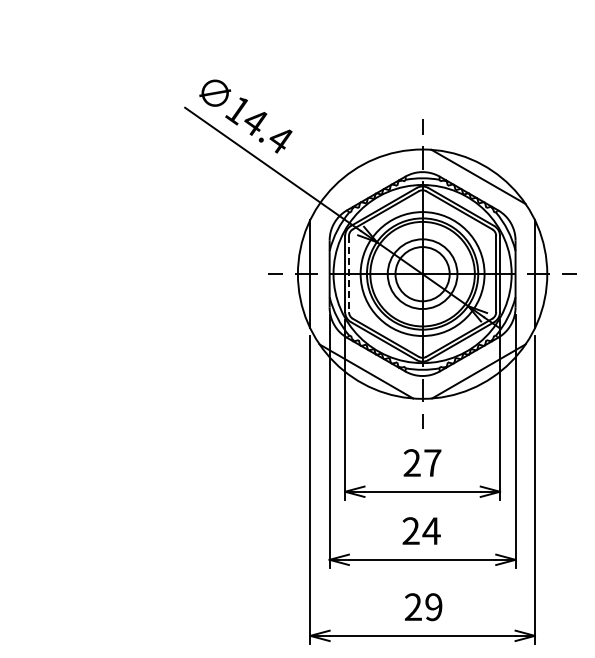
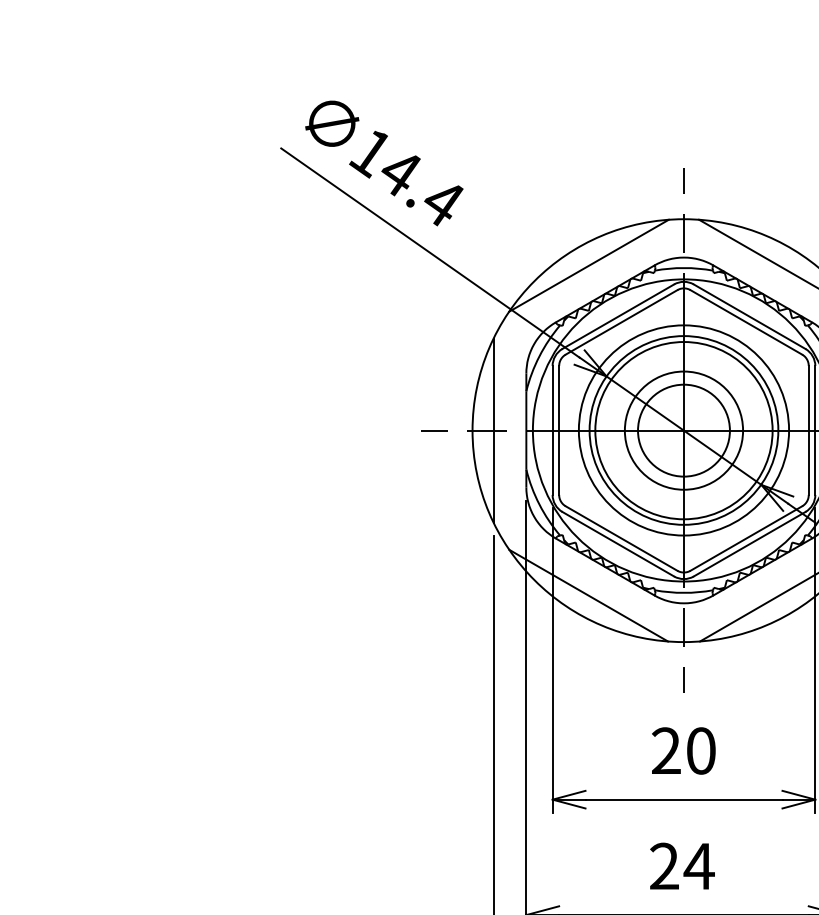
line: (366, 176) -> (588, 264), added
line: (349, 274) -> (559, 431), dashed -> solid
text: (432, 463) -> (700, 751), 27 -> 20

